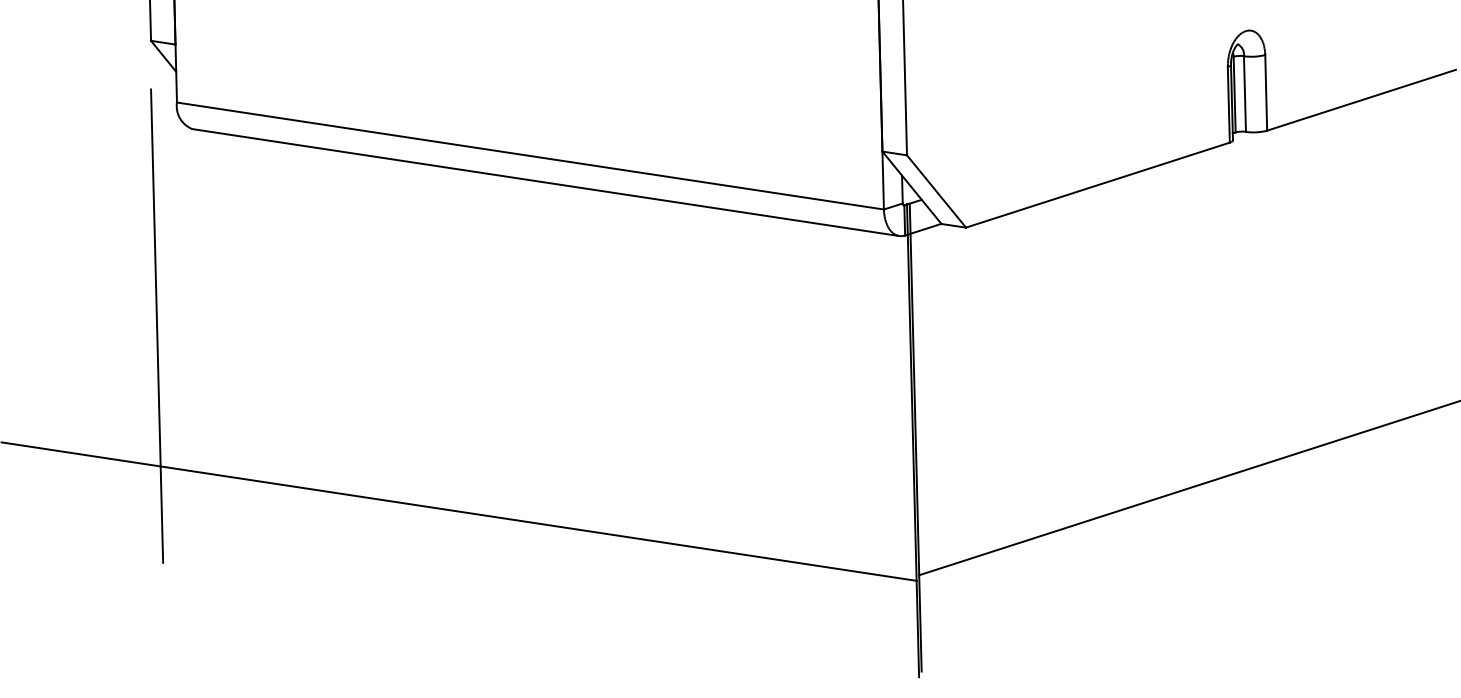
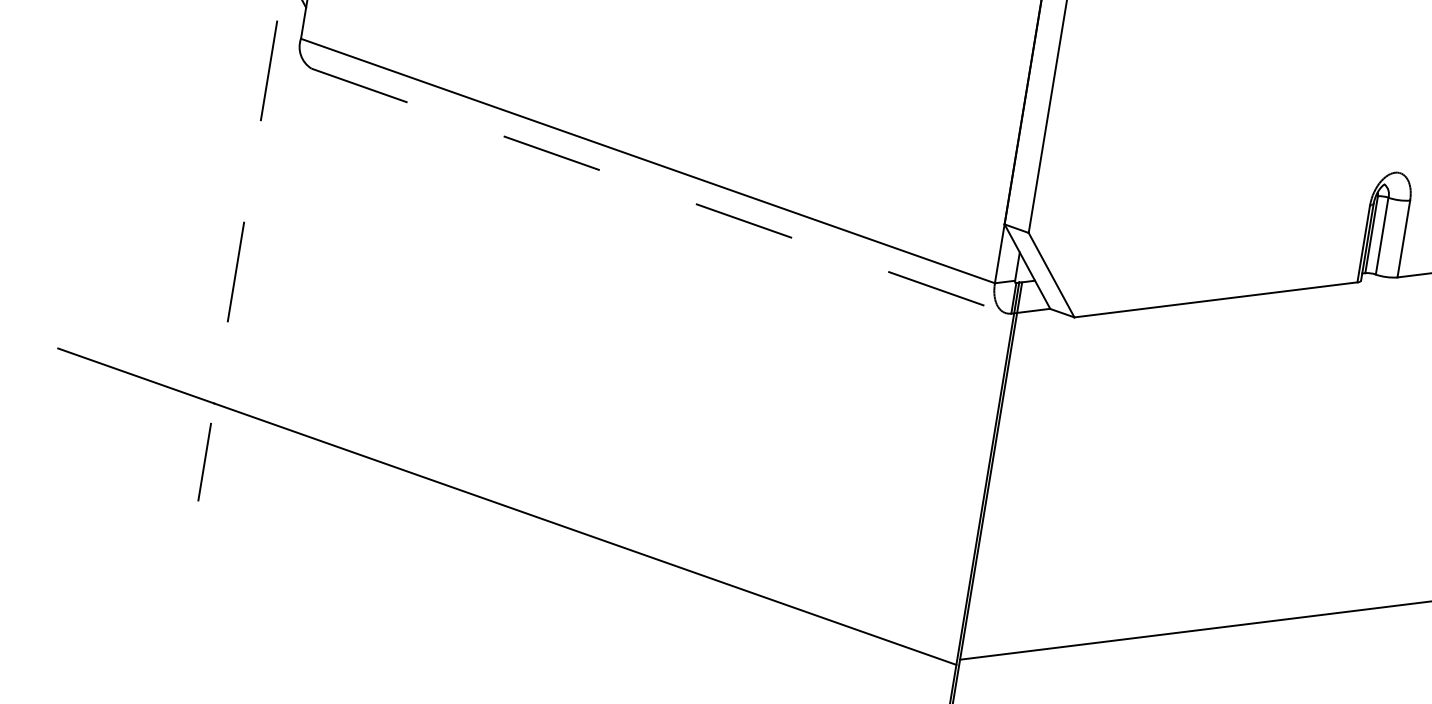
line: (546, 182) -> (659, 190), solid -> dashed
line: (157, 326) -> (238, 261), solid -> dashed

